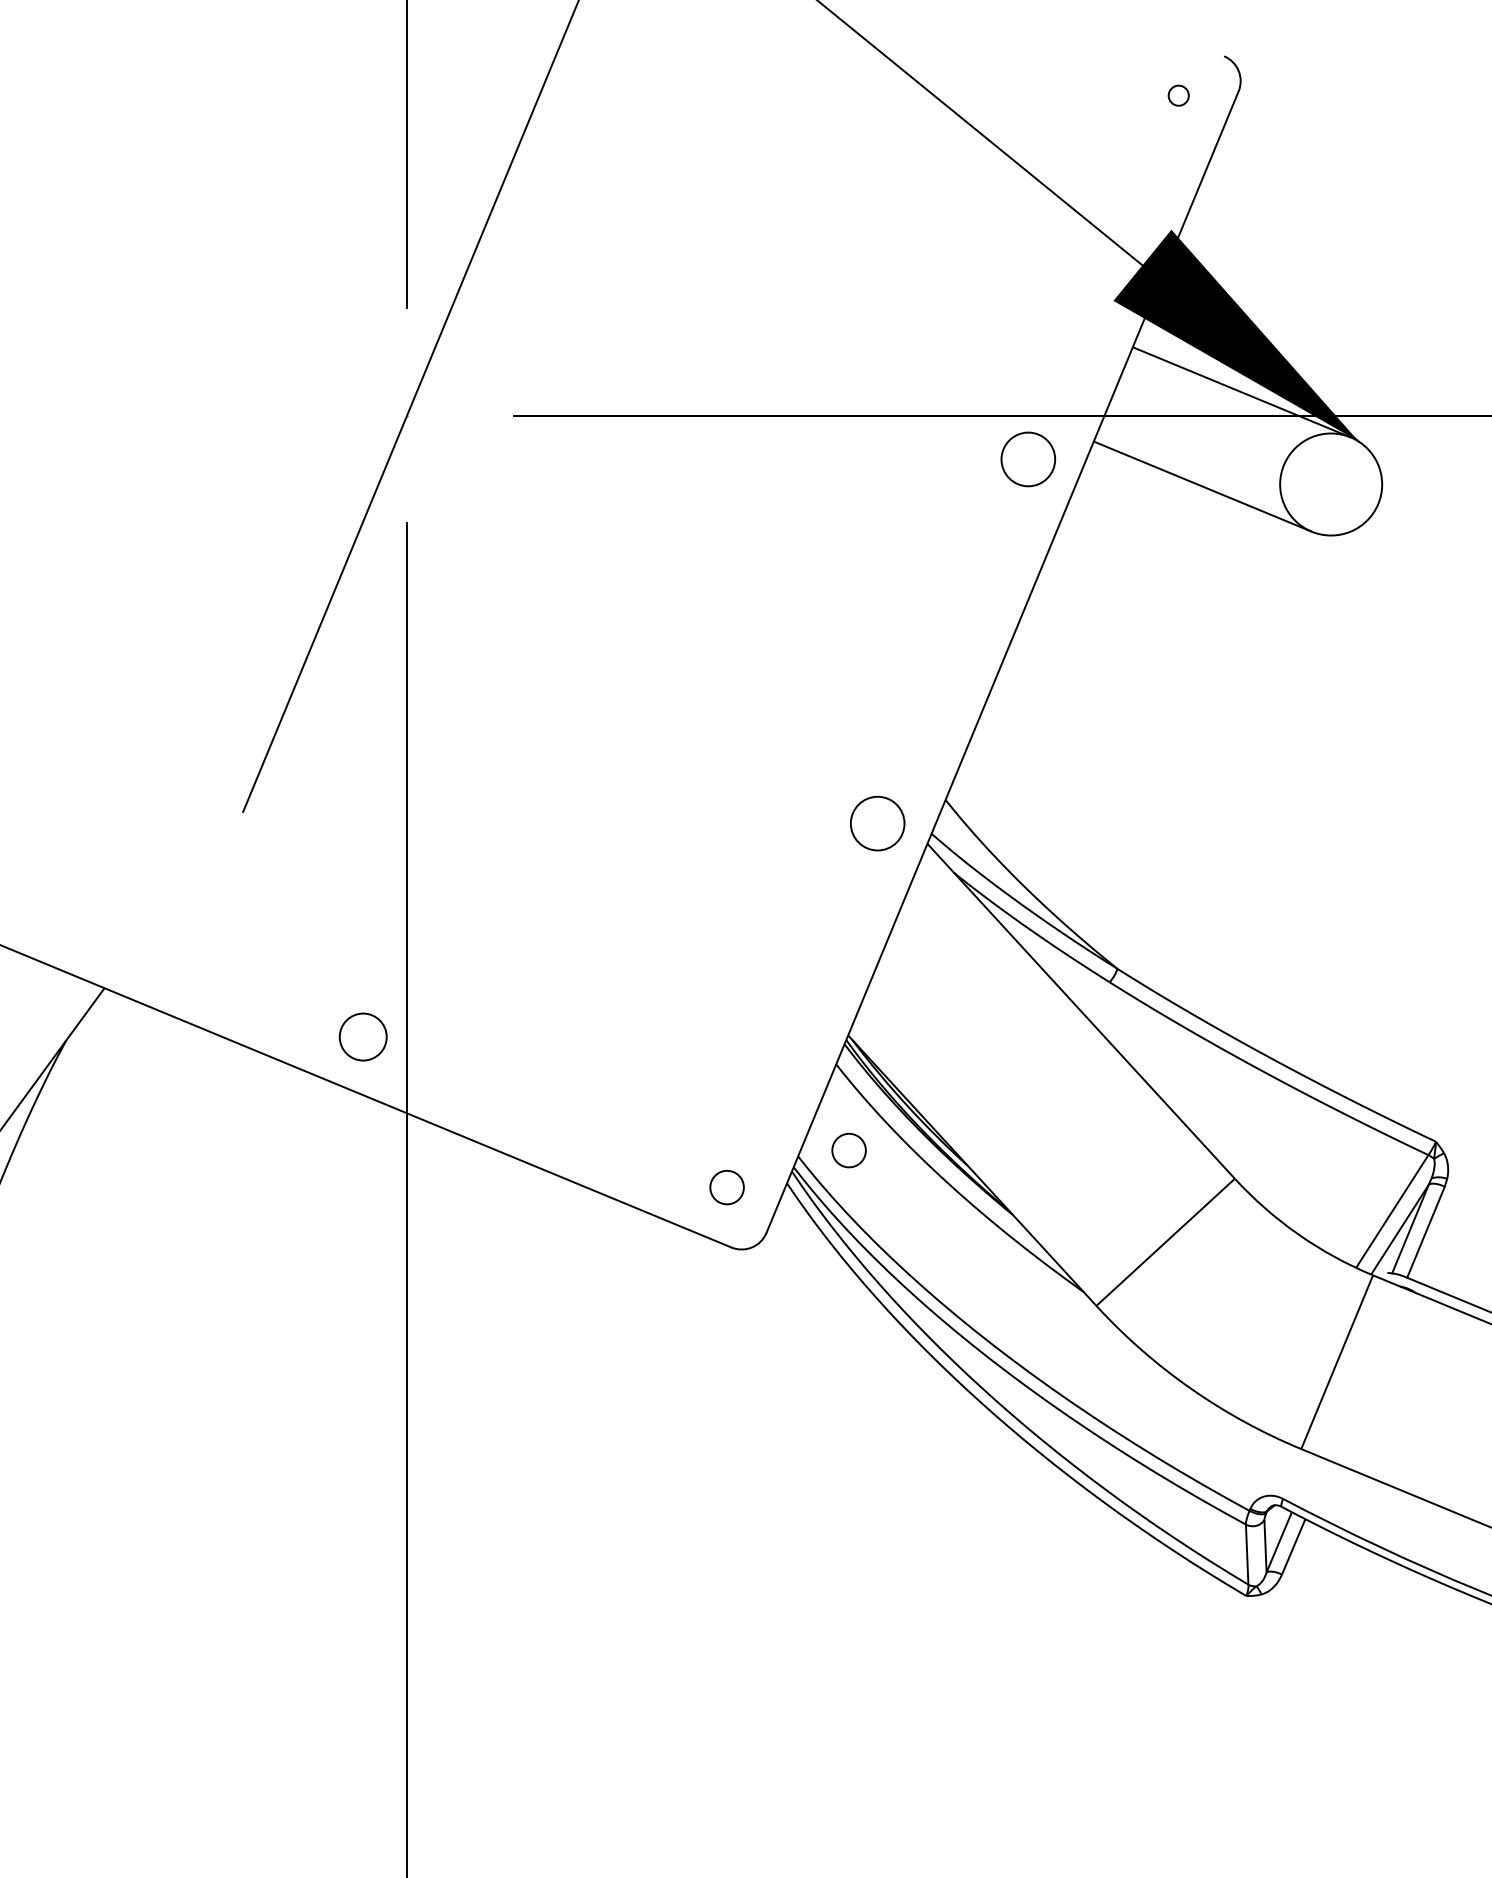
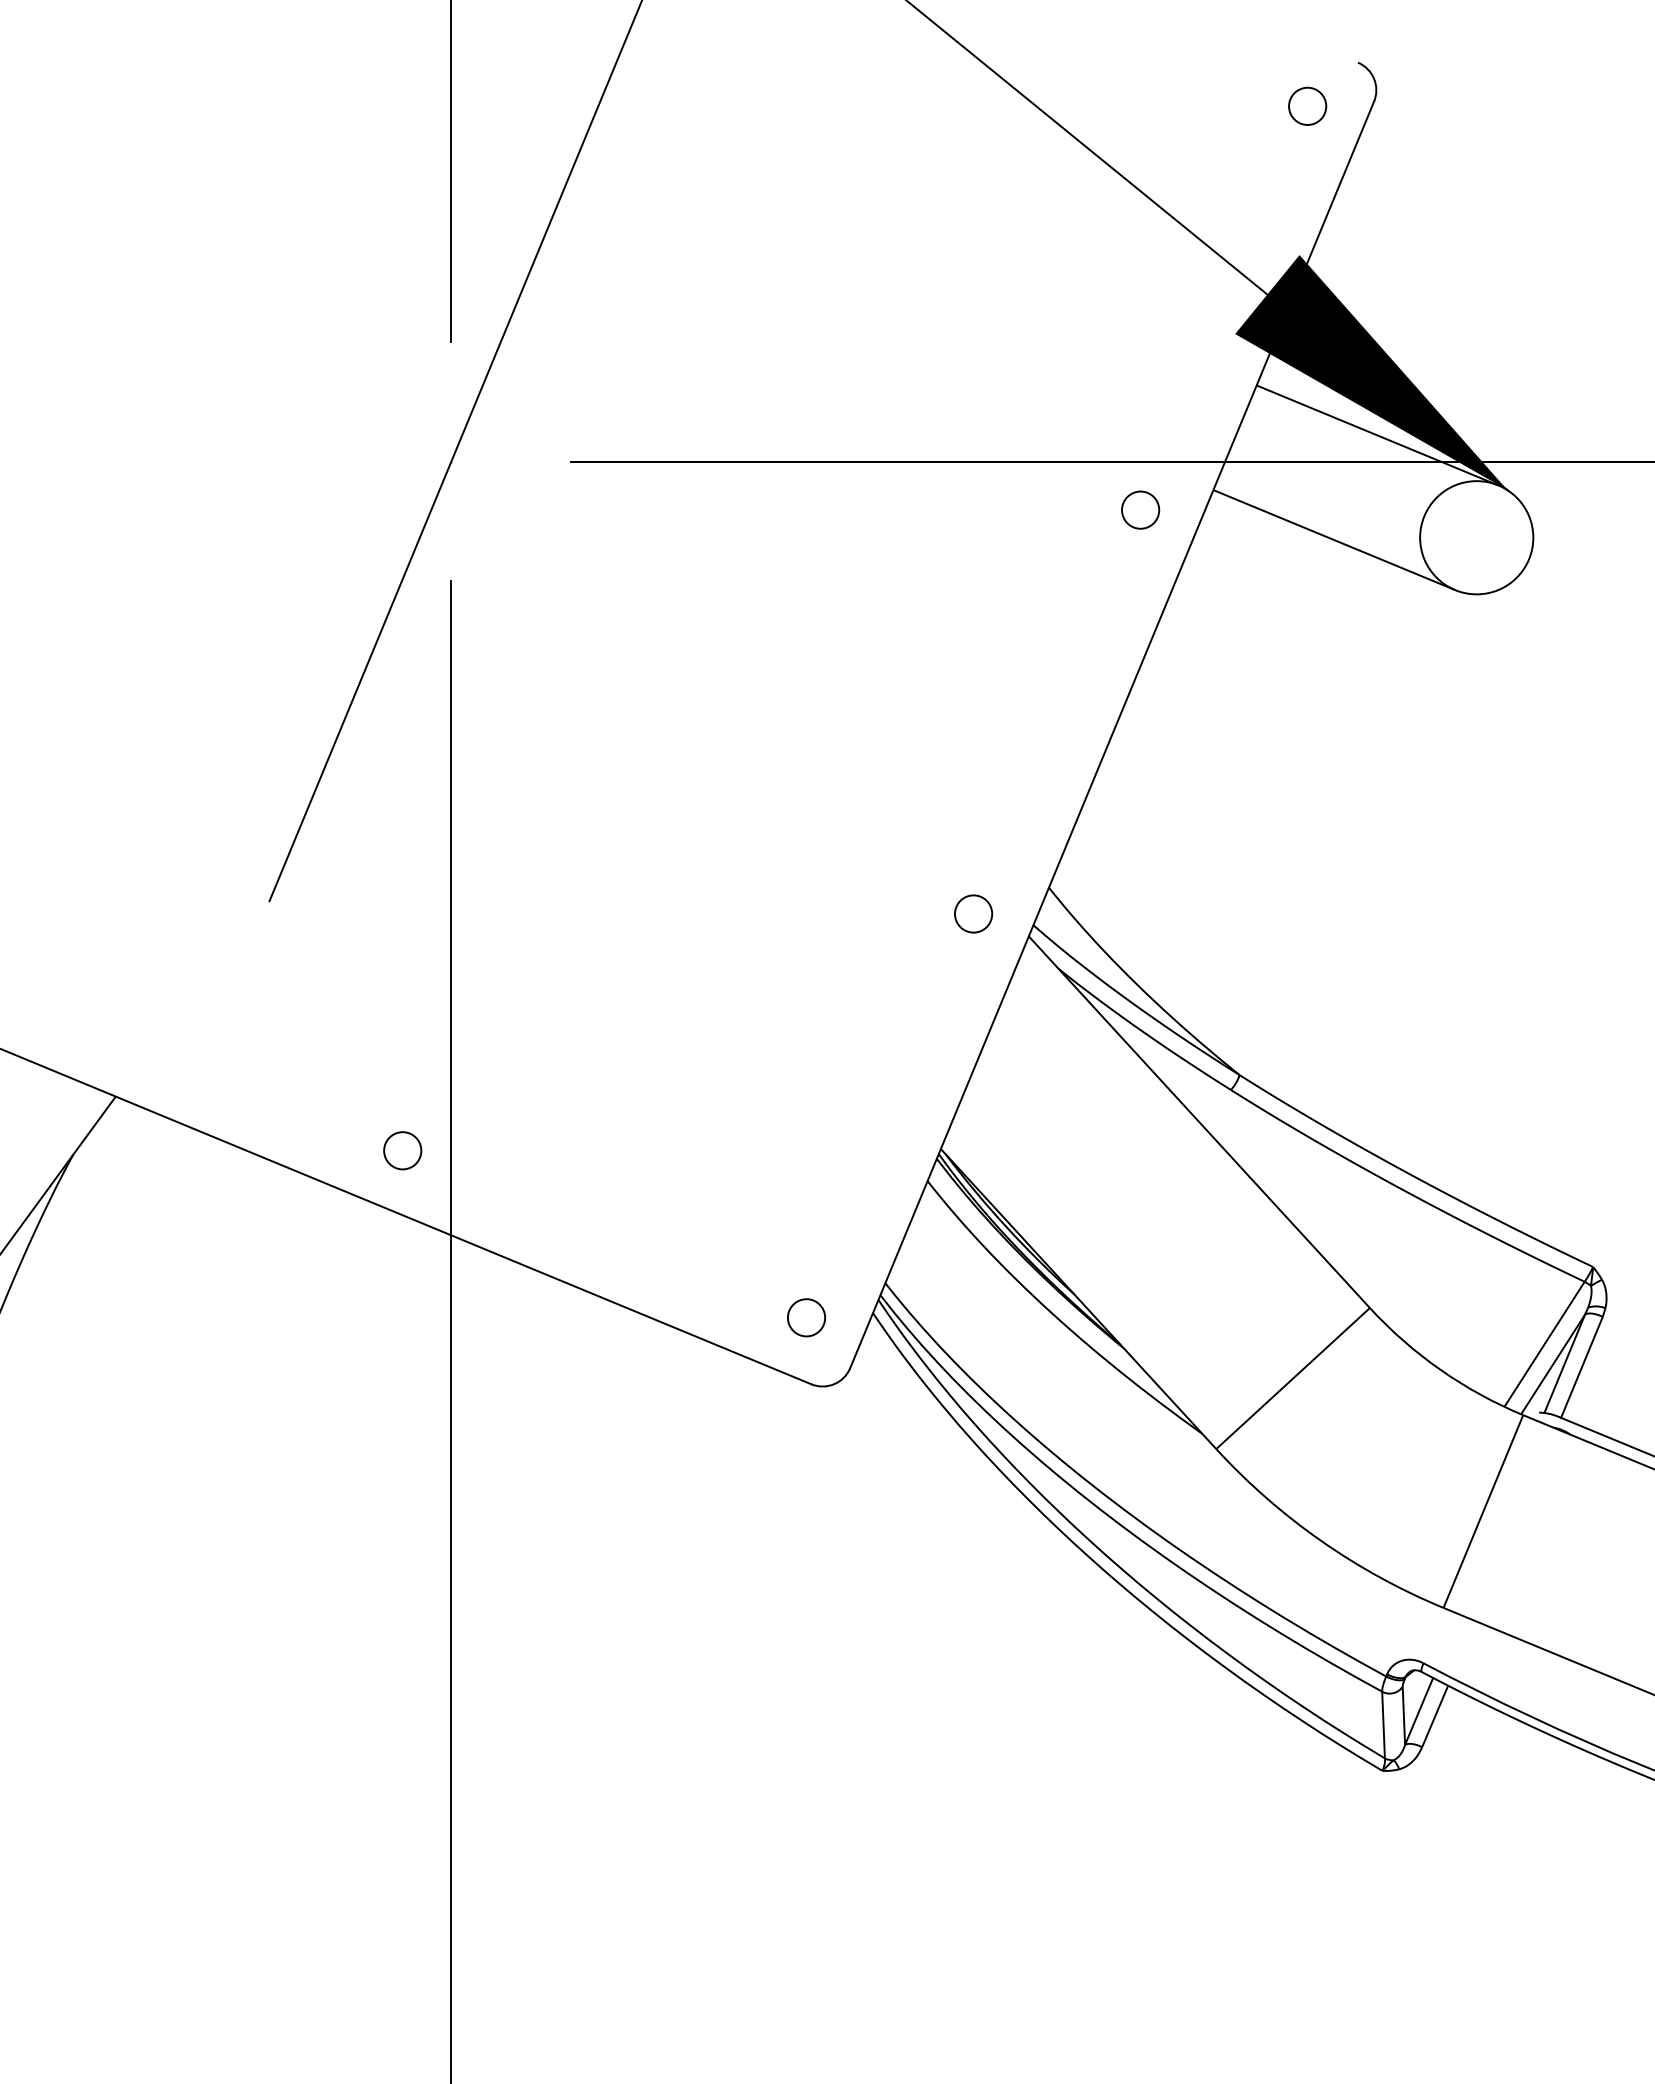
circle: (1178, 95) -> (1307, 106), size x1.67
circle: (1027, 459) -> (1139, 509), size x0.62
circle: (877, 823) -> (973, 913), size x0.62
circle: (362, 1036) -> (402, 1150), size x0.71
circle: (848, 1150) -> (941, 1276), removed

